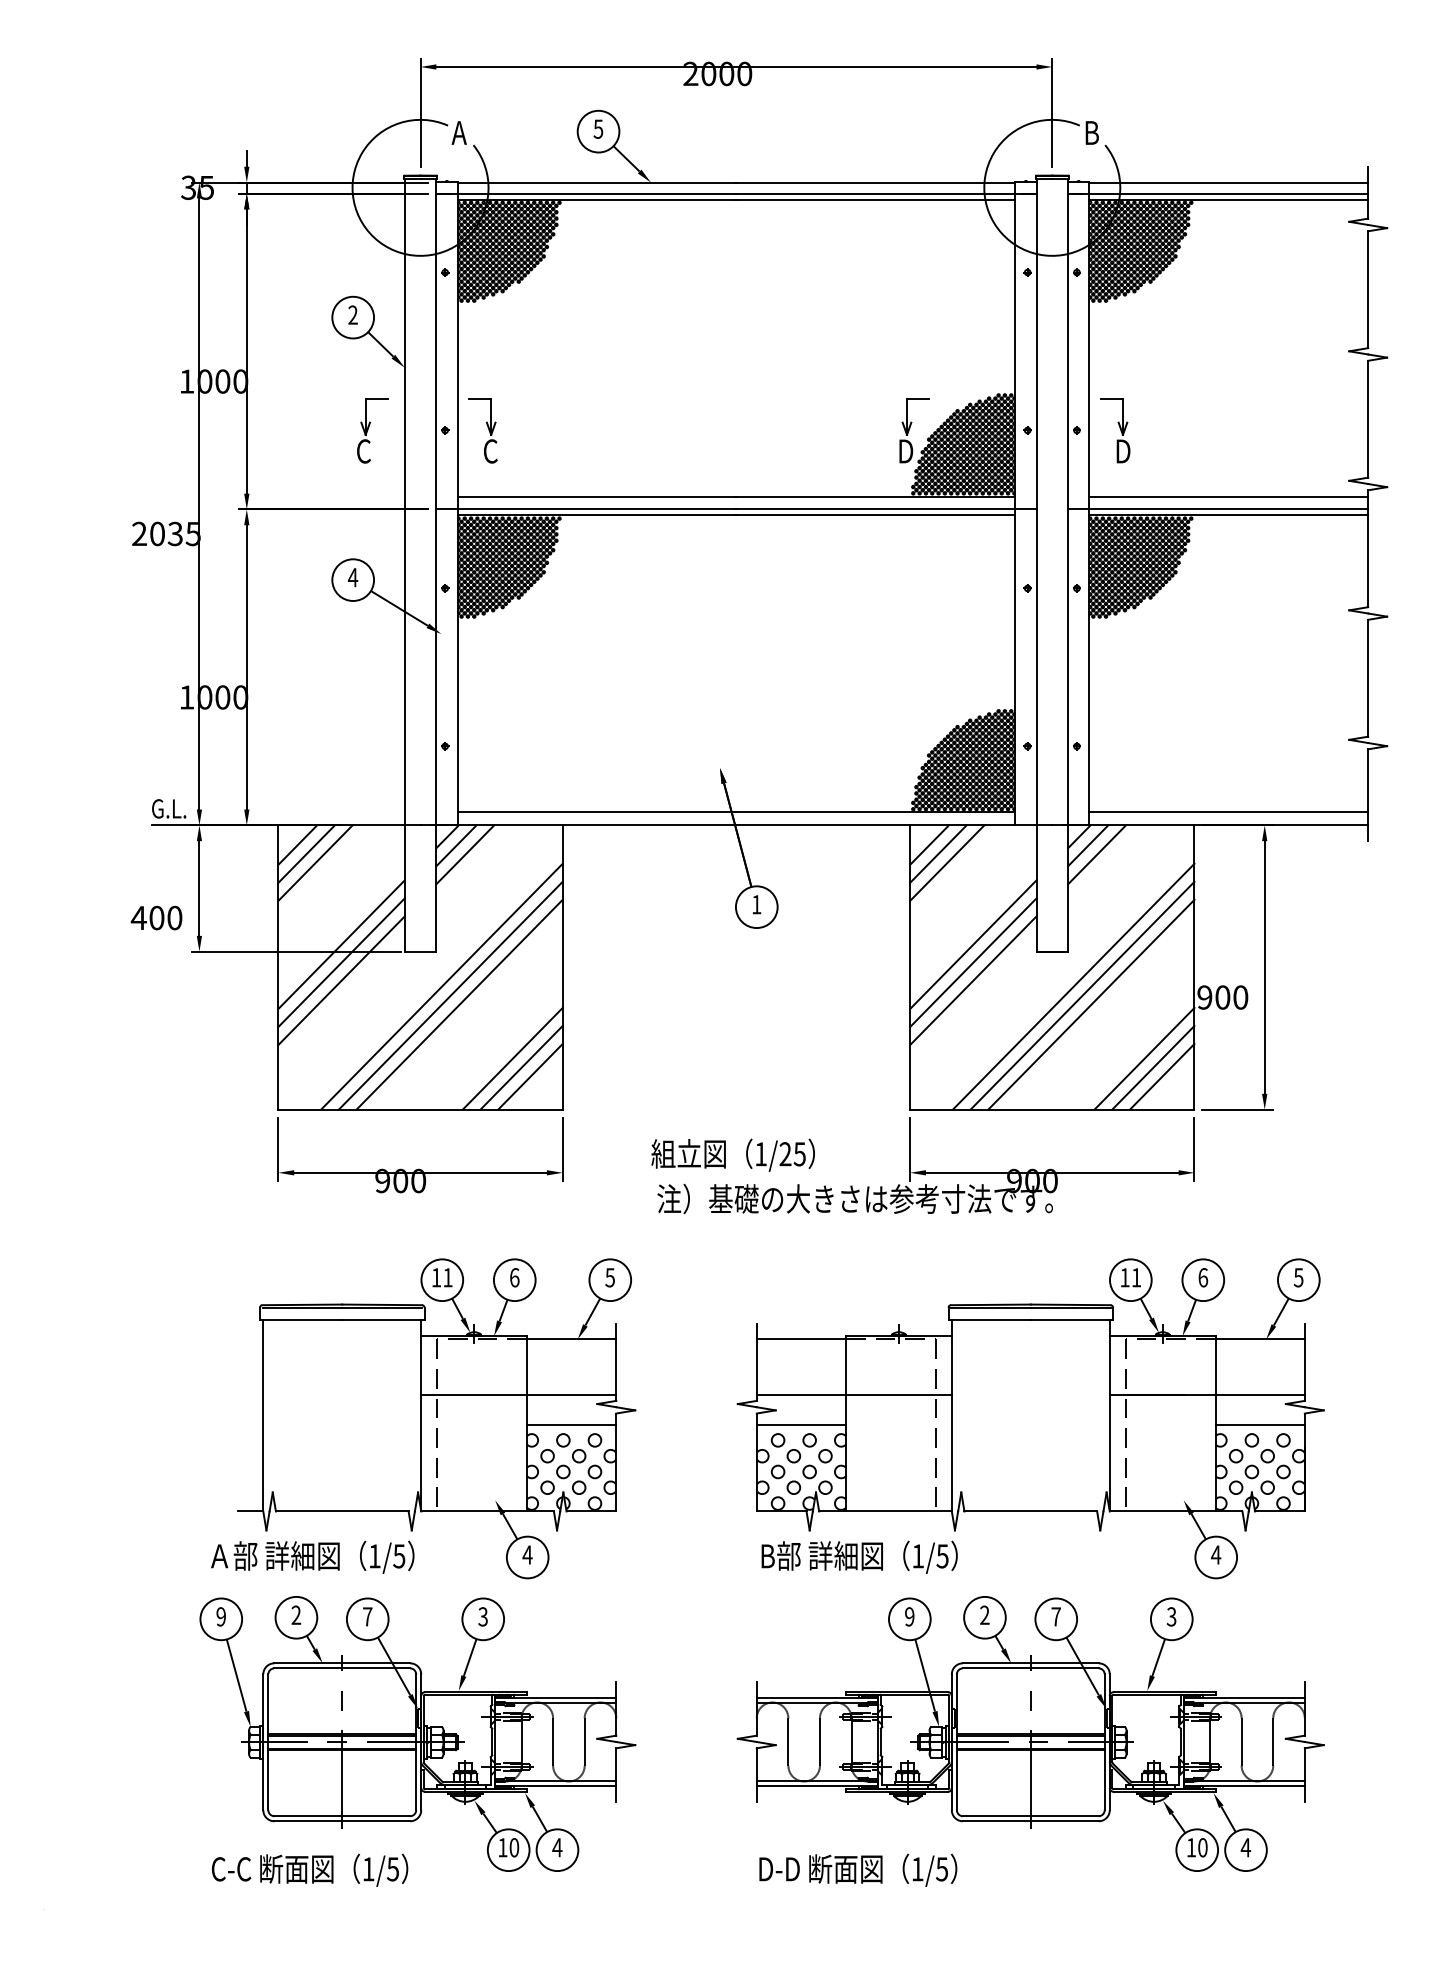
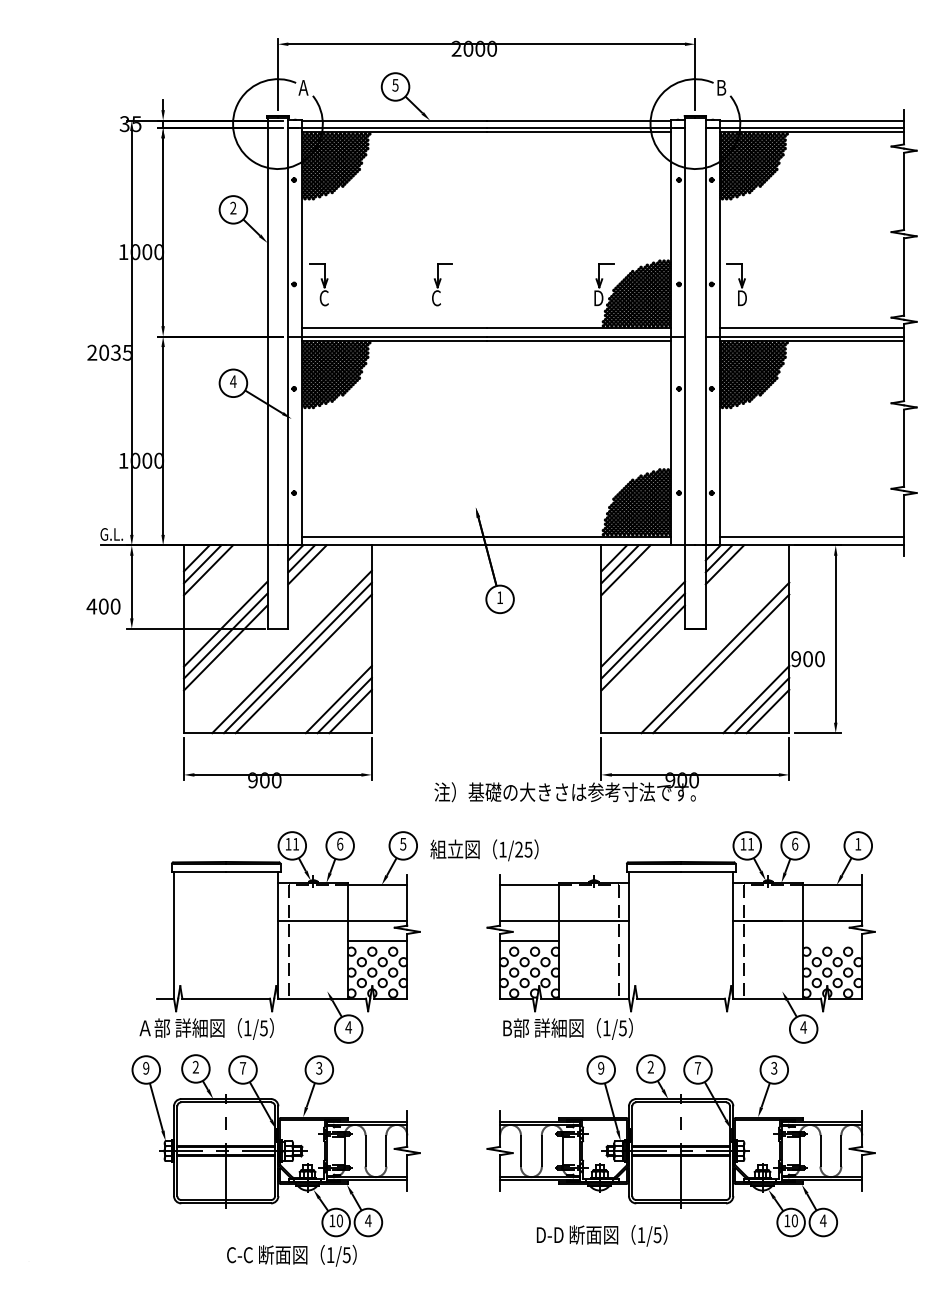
part: (372, 430) -> (442, 284), moved
line: (1073, 986) -> (709, 651), removed
text: (733, 1155) -> (484, 850), moved
text: (1299, 1278) -> (858, 844), 5 -> 1
line: (1259, 1424) -> (832, 941), removed
text: (309, 1869) -> (291, 1255), moved
text: (857, 1869) -> (601, 1235), moved

